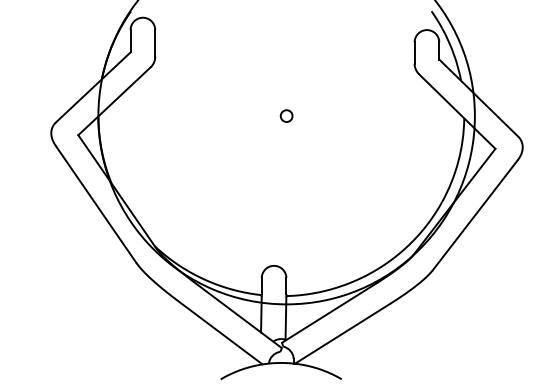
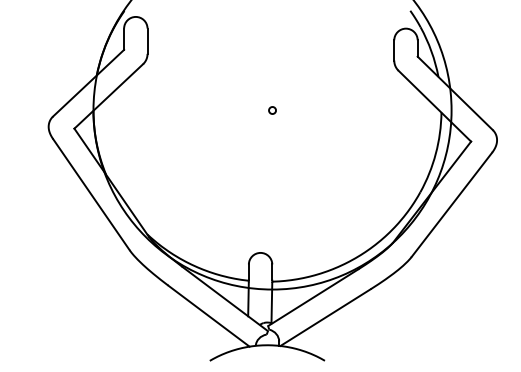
circle: (286, 116) -> (272, 110), size x0.62

